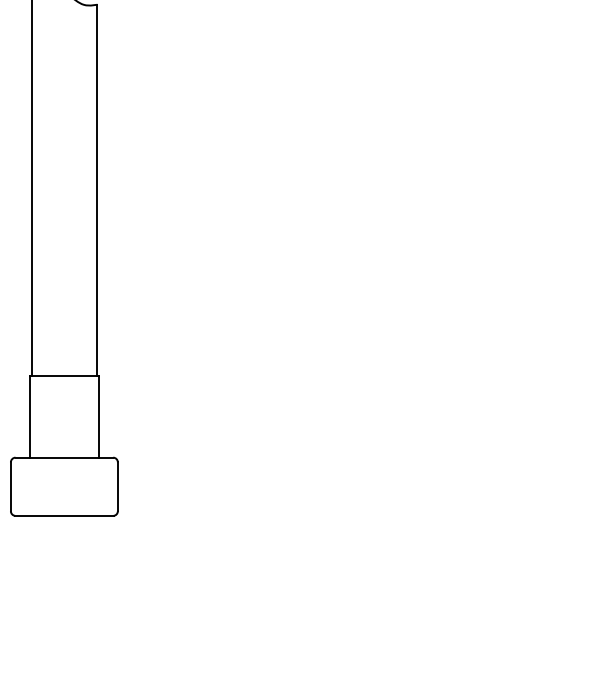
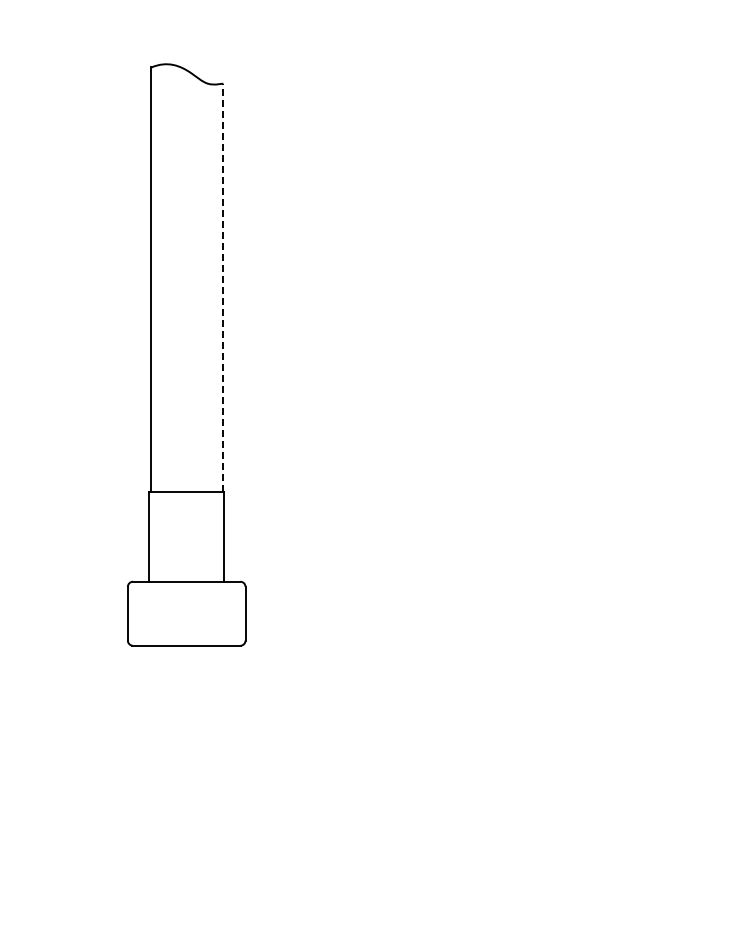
line: (96, 190) -> (222, 287), solid -> dashed

